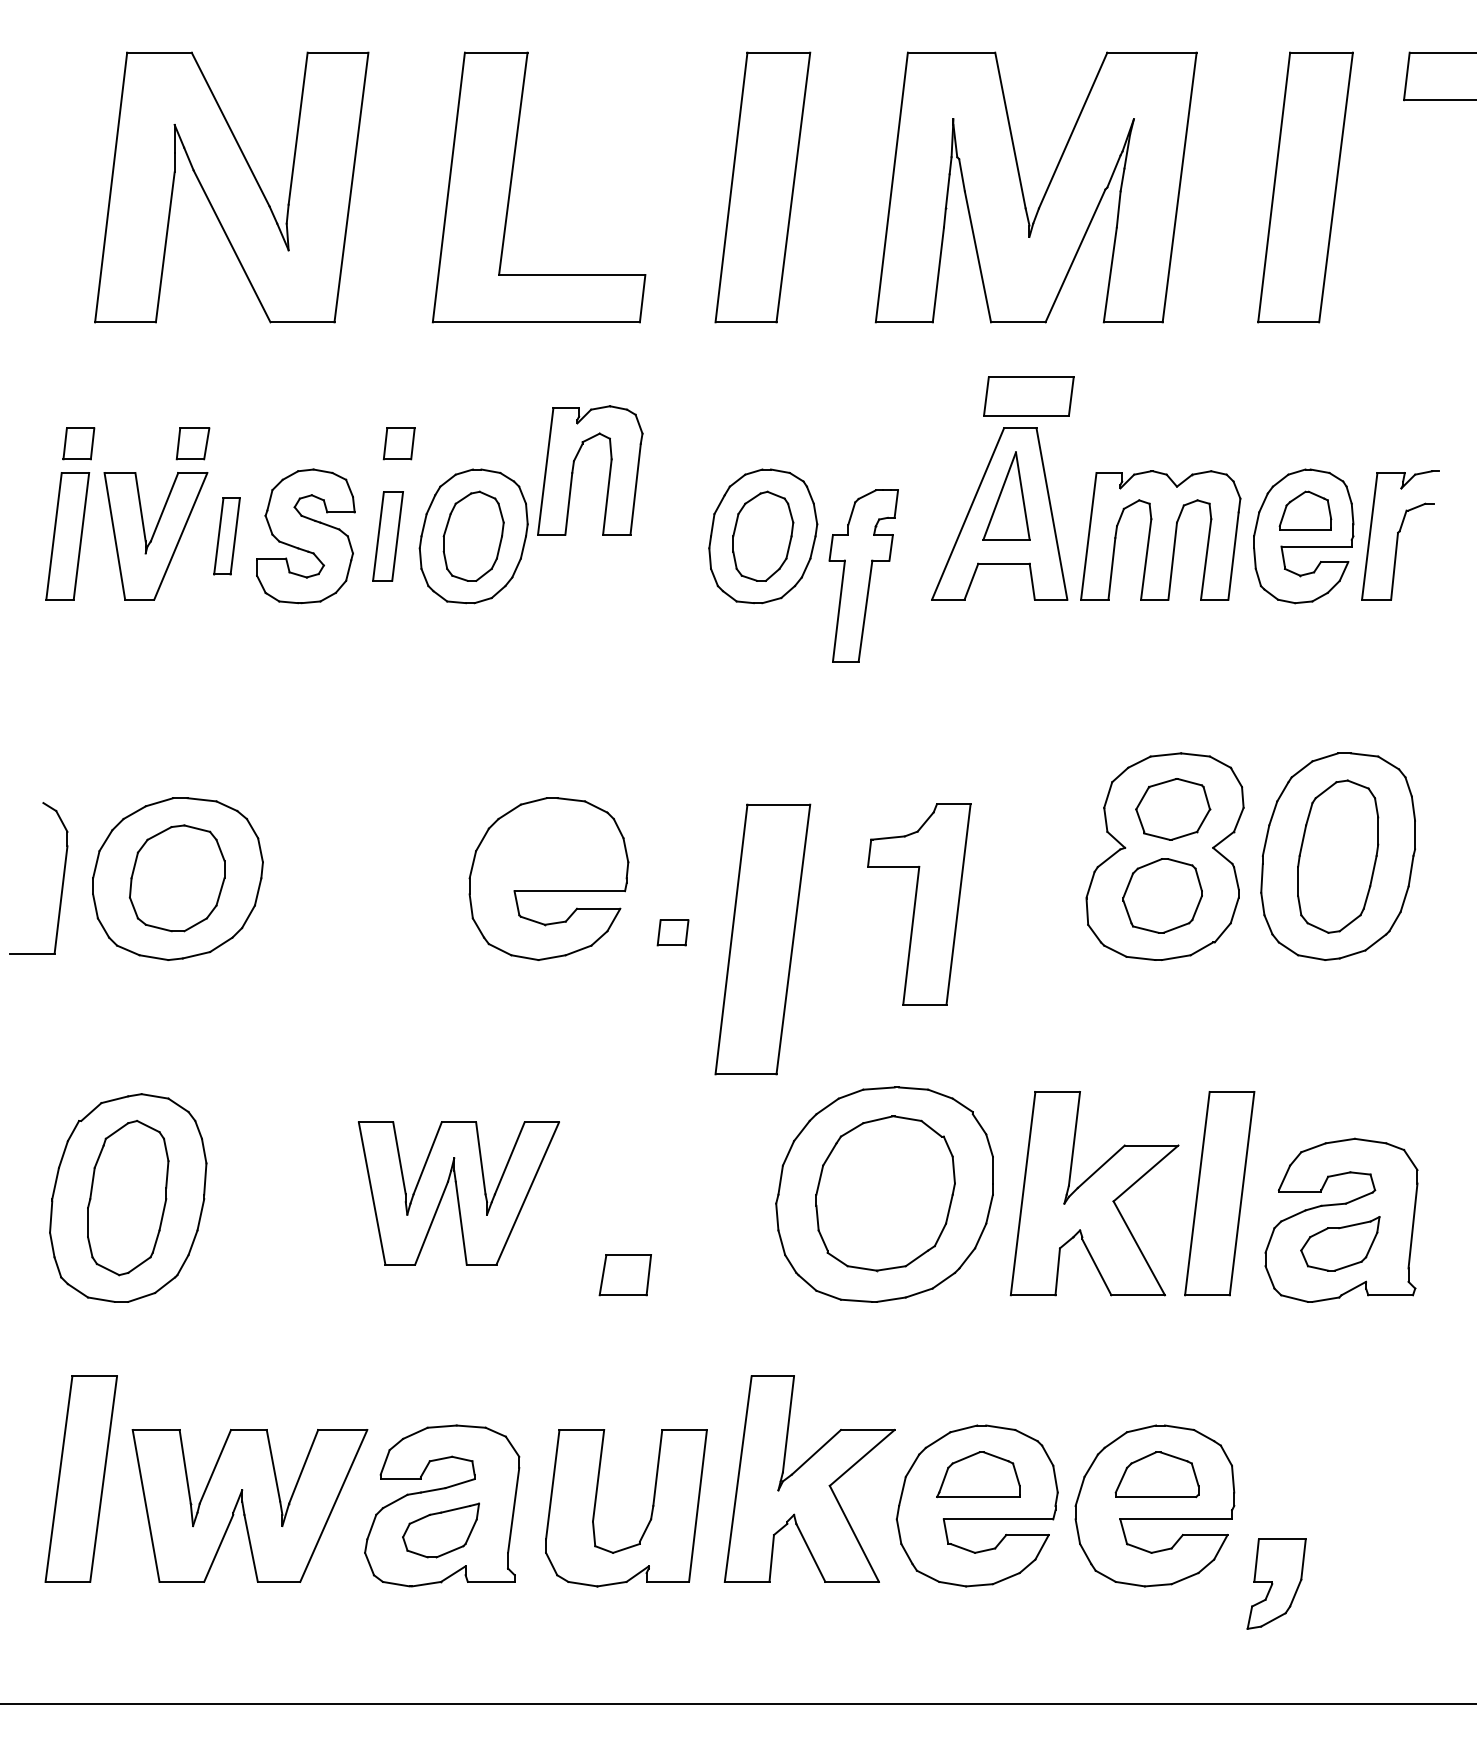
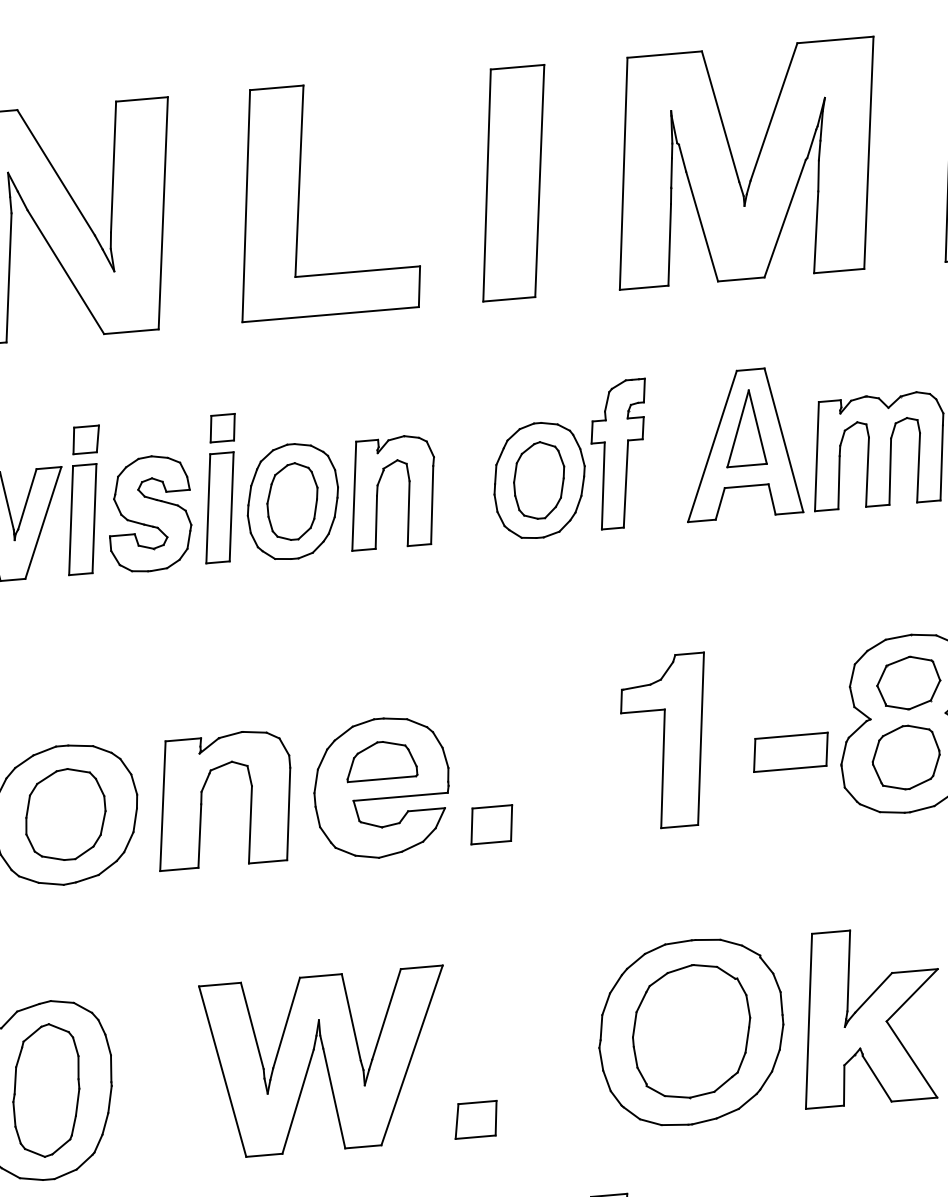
part: (1028, 396) -> (790, 752), moved
part: (192, 443) -> (85, 439), moved
part: (574, 466) -> (378, 490), moved
part: (226, 536) -> (82, 519), size x1.67
part: (387, 536) -> (219, 507), size x1.43
part: (863, 575) -> (621, 453), moved
part: (550, 846) -> (380, 760), added
part: (338, 875) -> (202, 800), added
part: (919, 904) -> (667, 741), moved
part: (672, 932) -> (491, 824), size x1.67
part: (762, 939) -> (568, 823), removed
part: (458, 1193) -> (327, 1062), size x1.43

